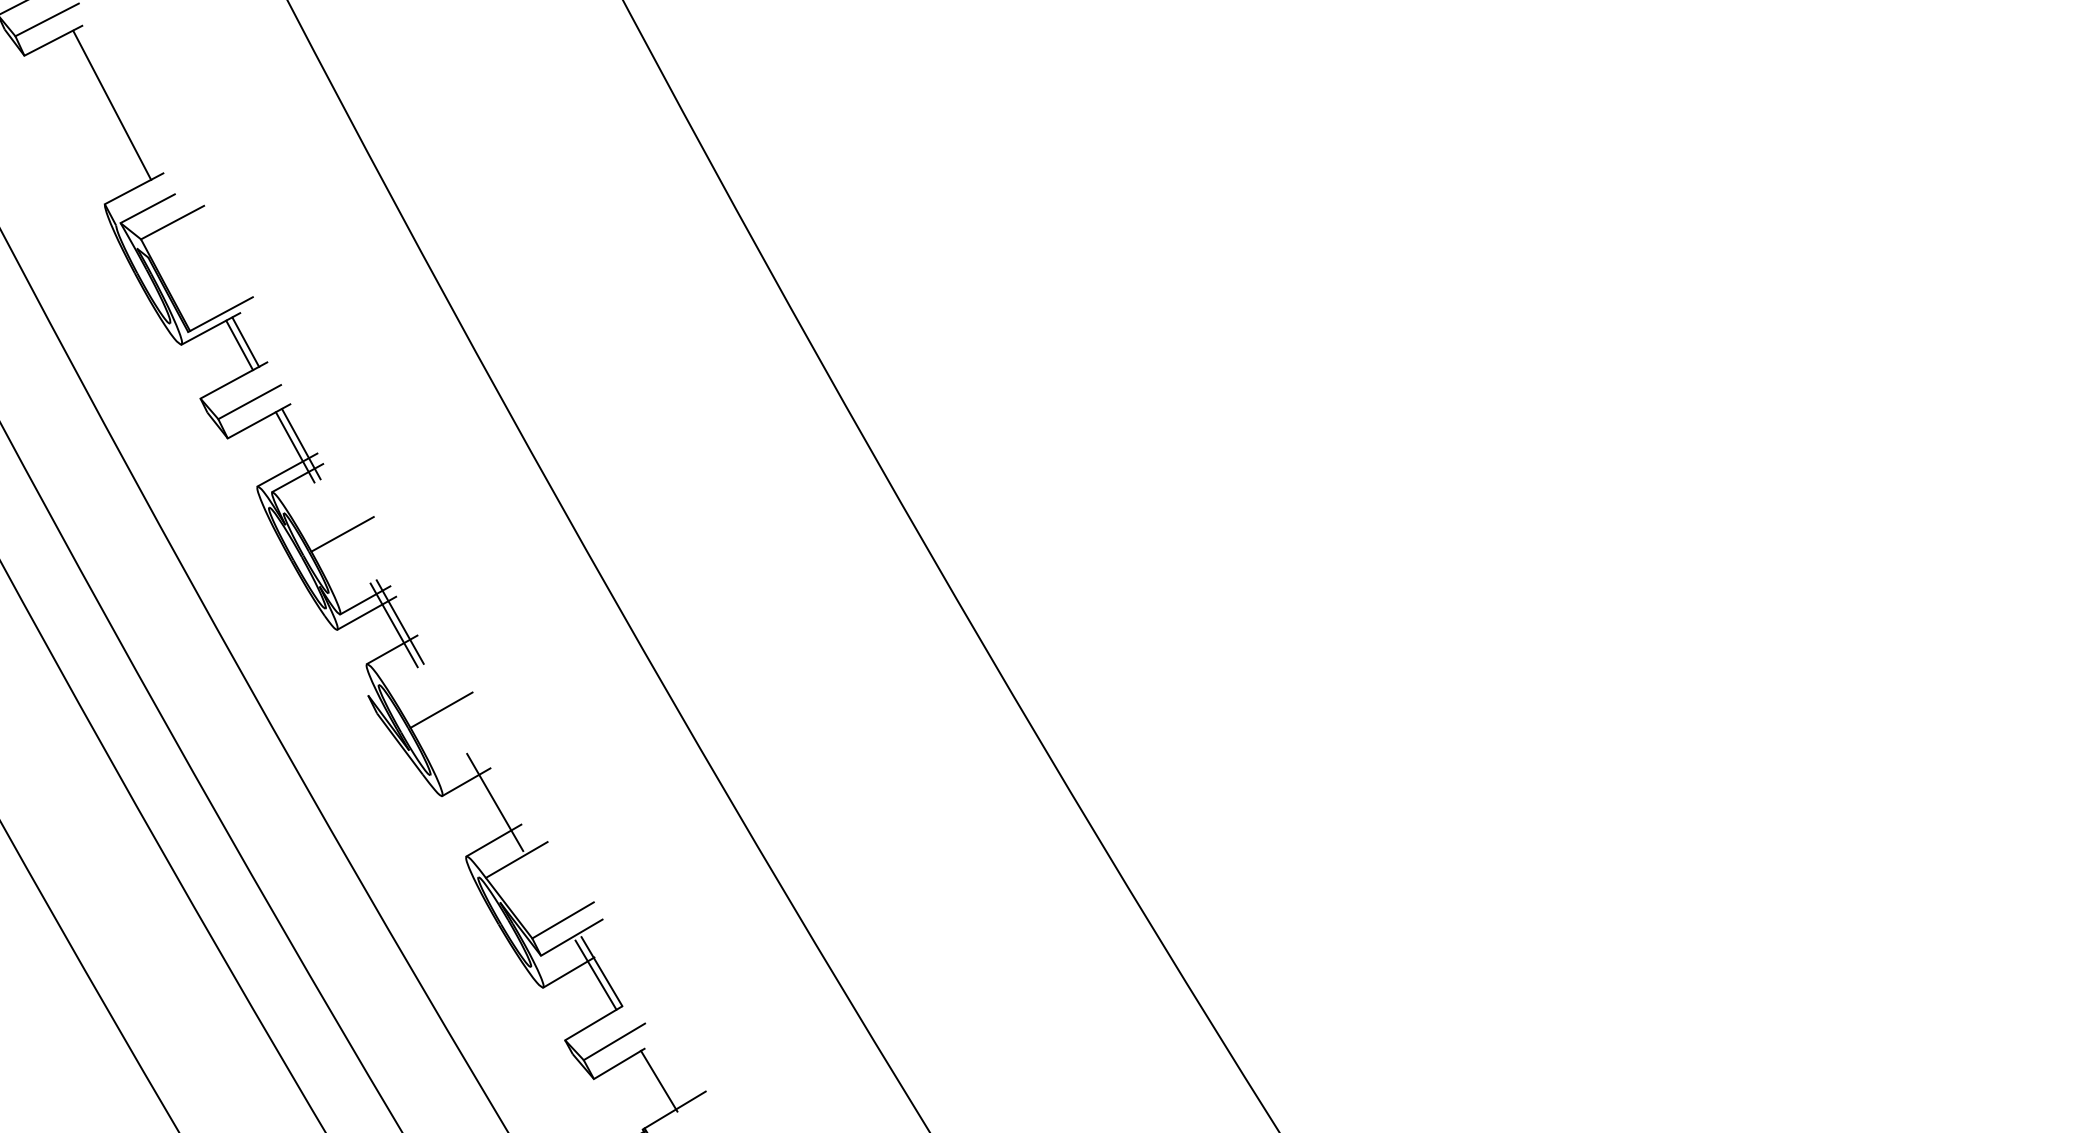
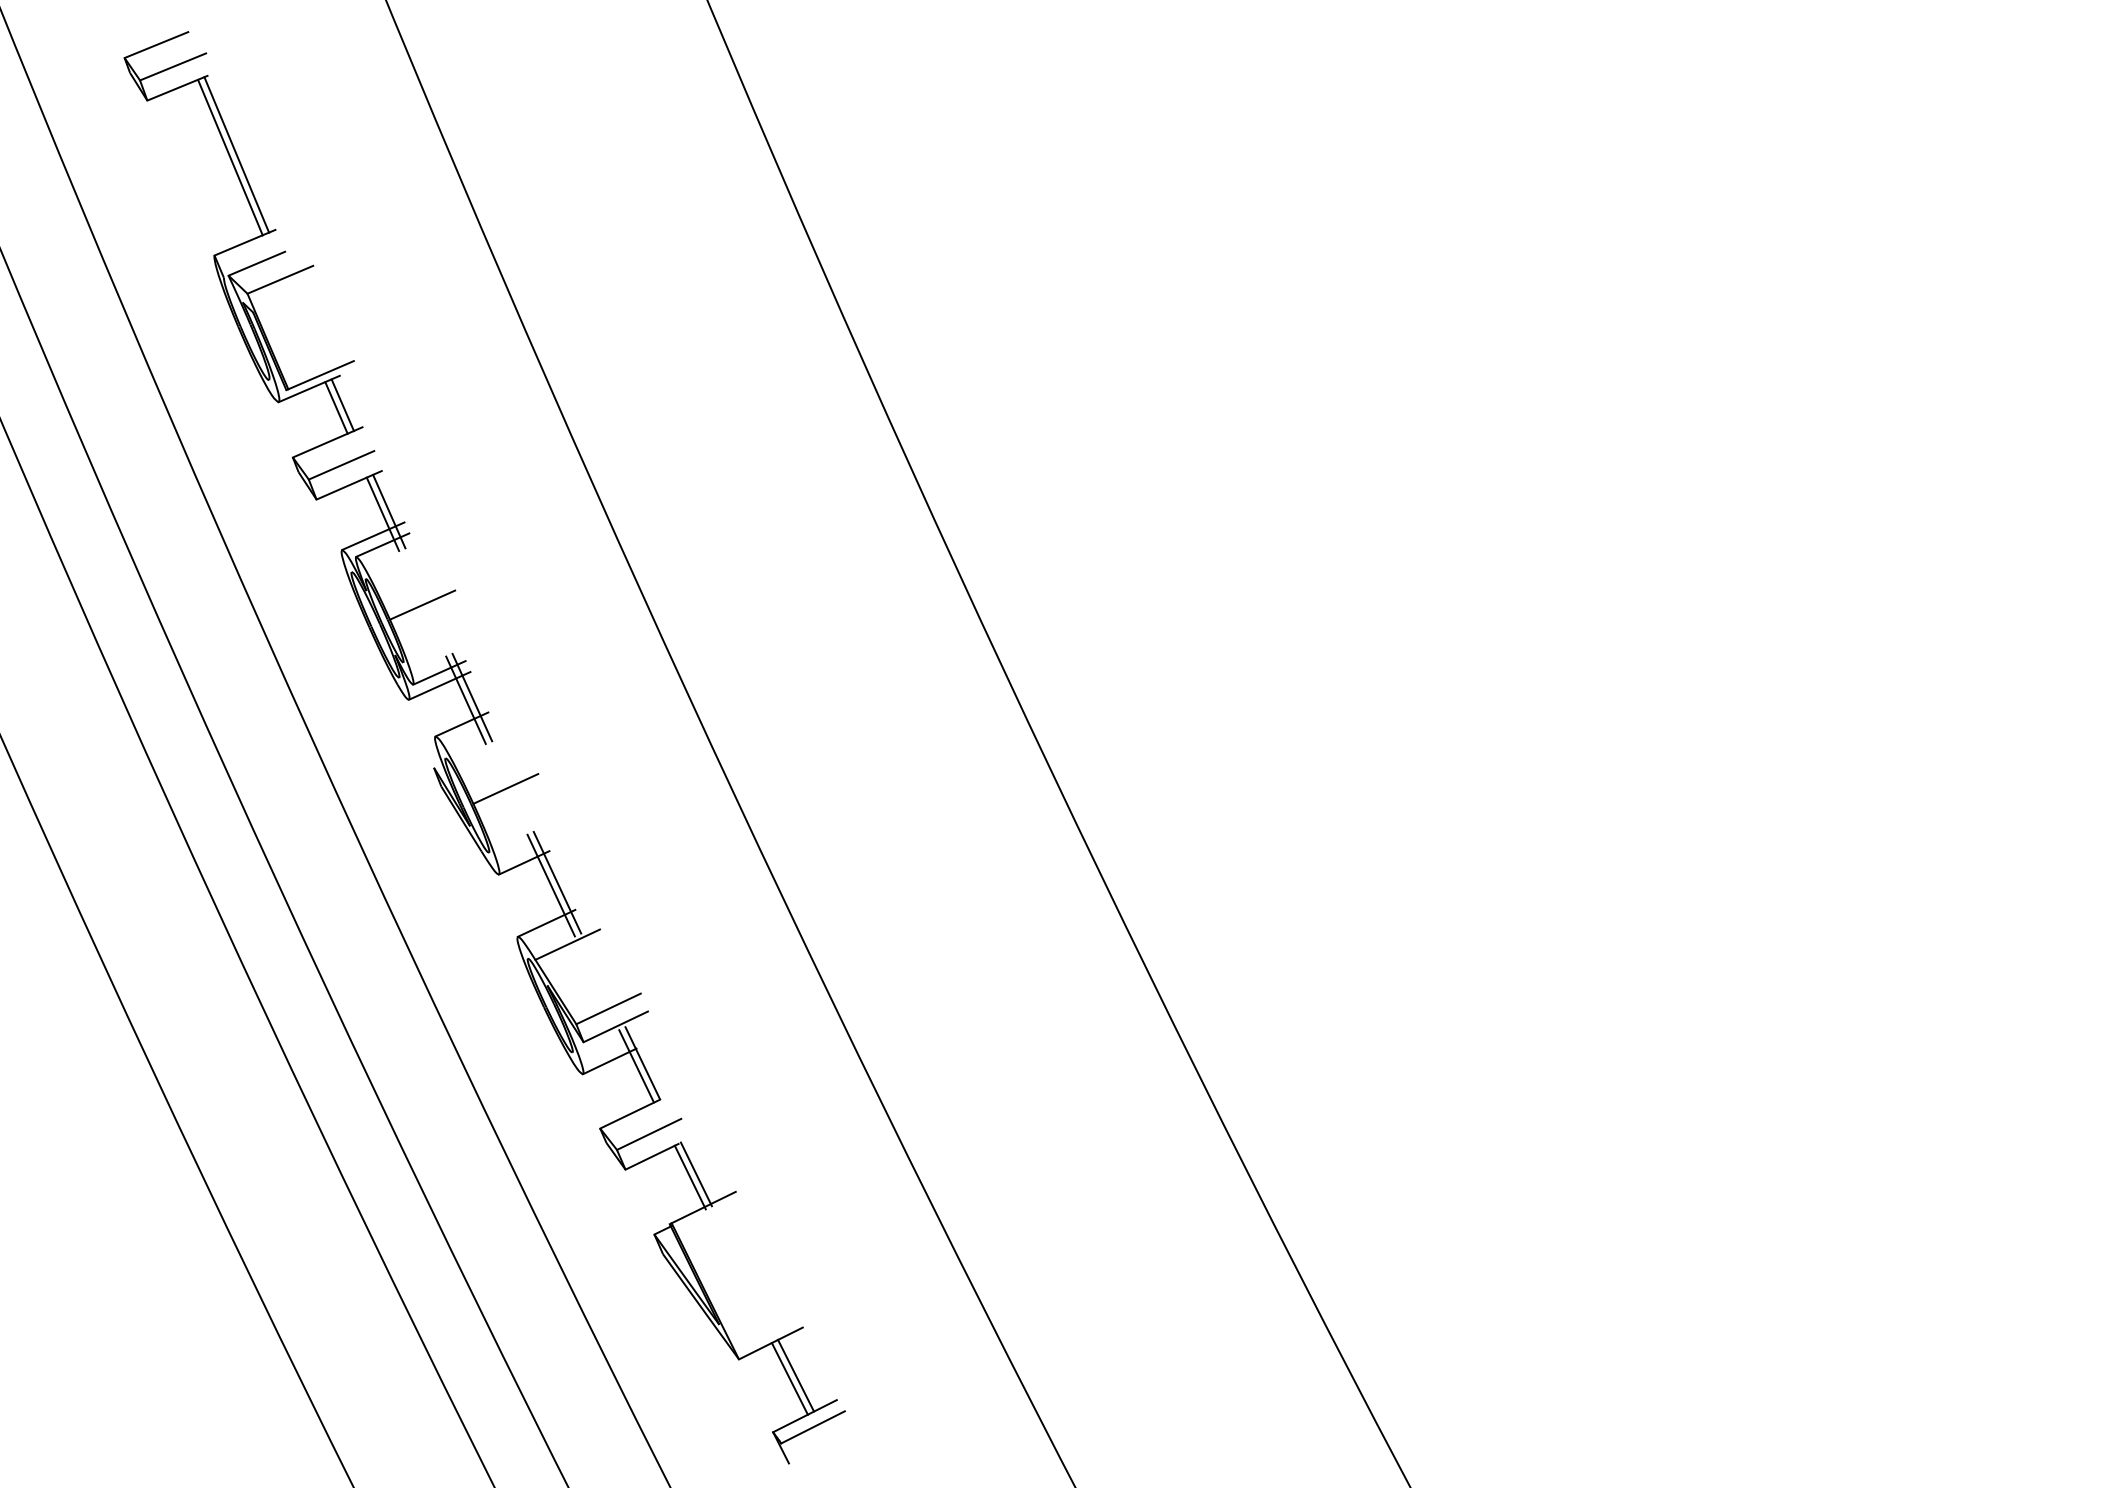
line: (117, 101) -> (236, 154), added
line: (501, 798) -> (557, 882), added
line: (664, 1077) -> (695, 1174), added

